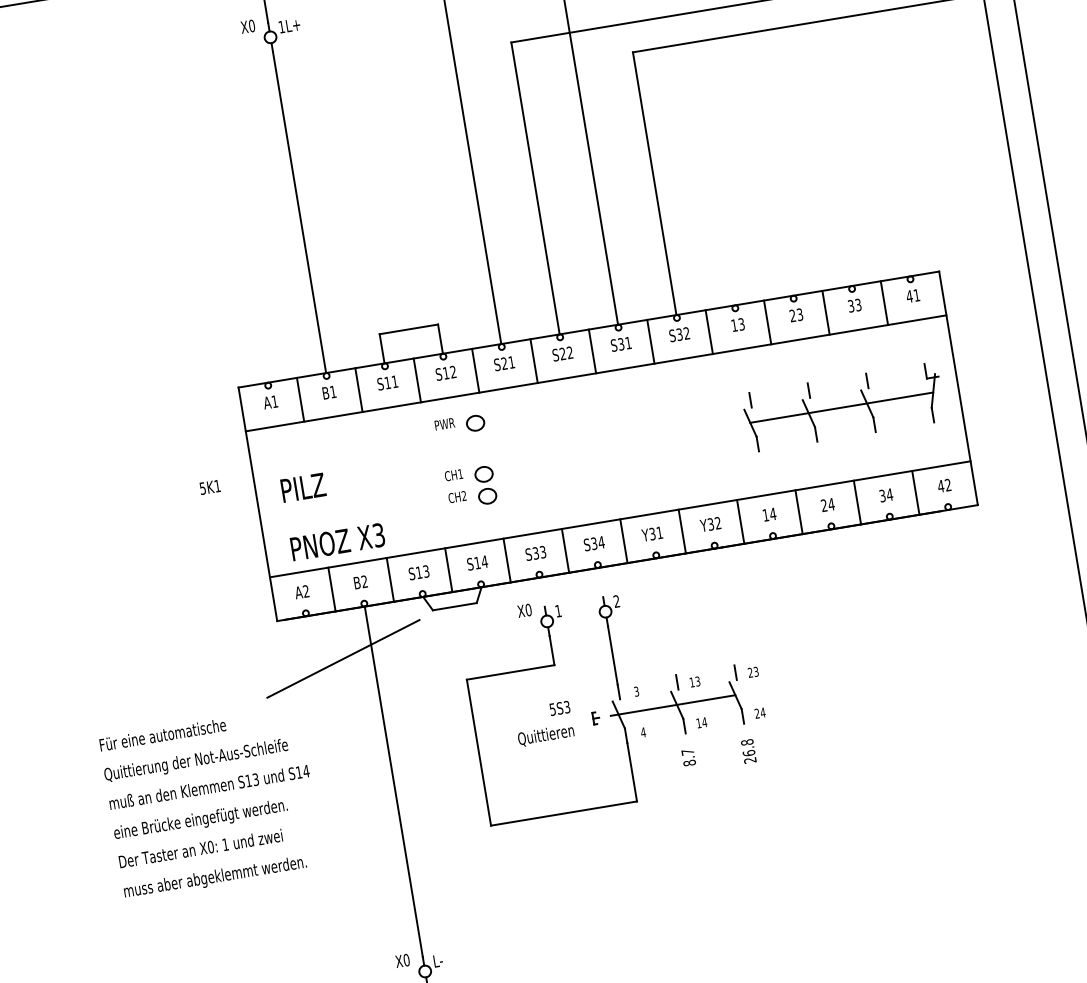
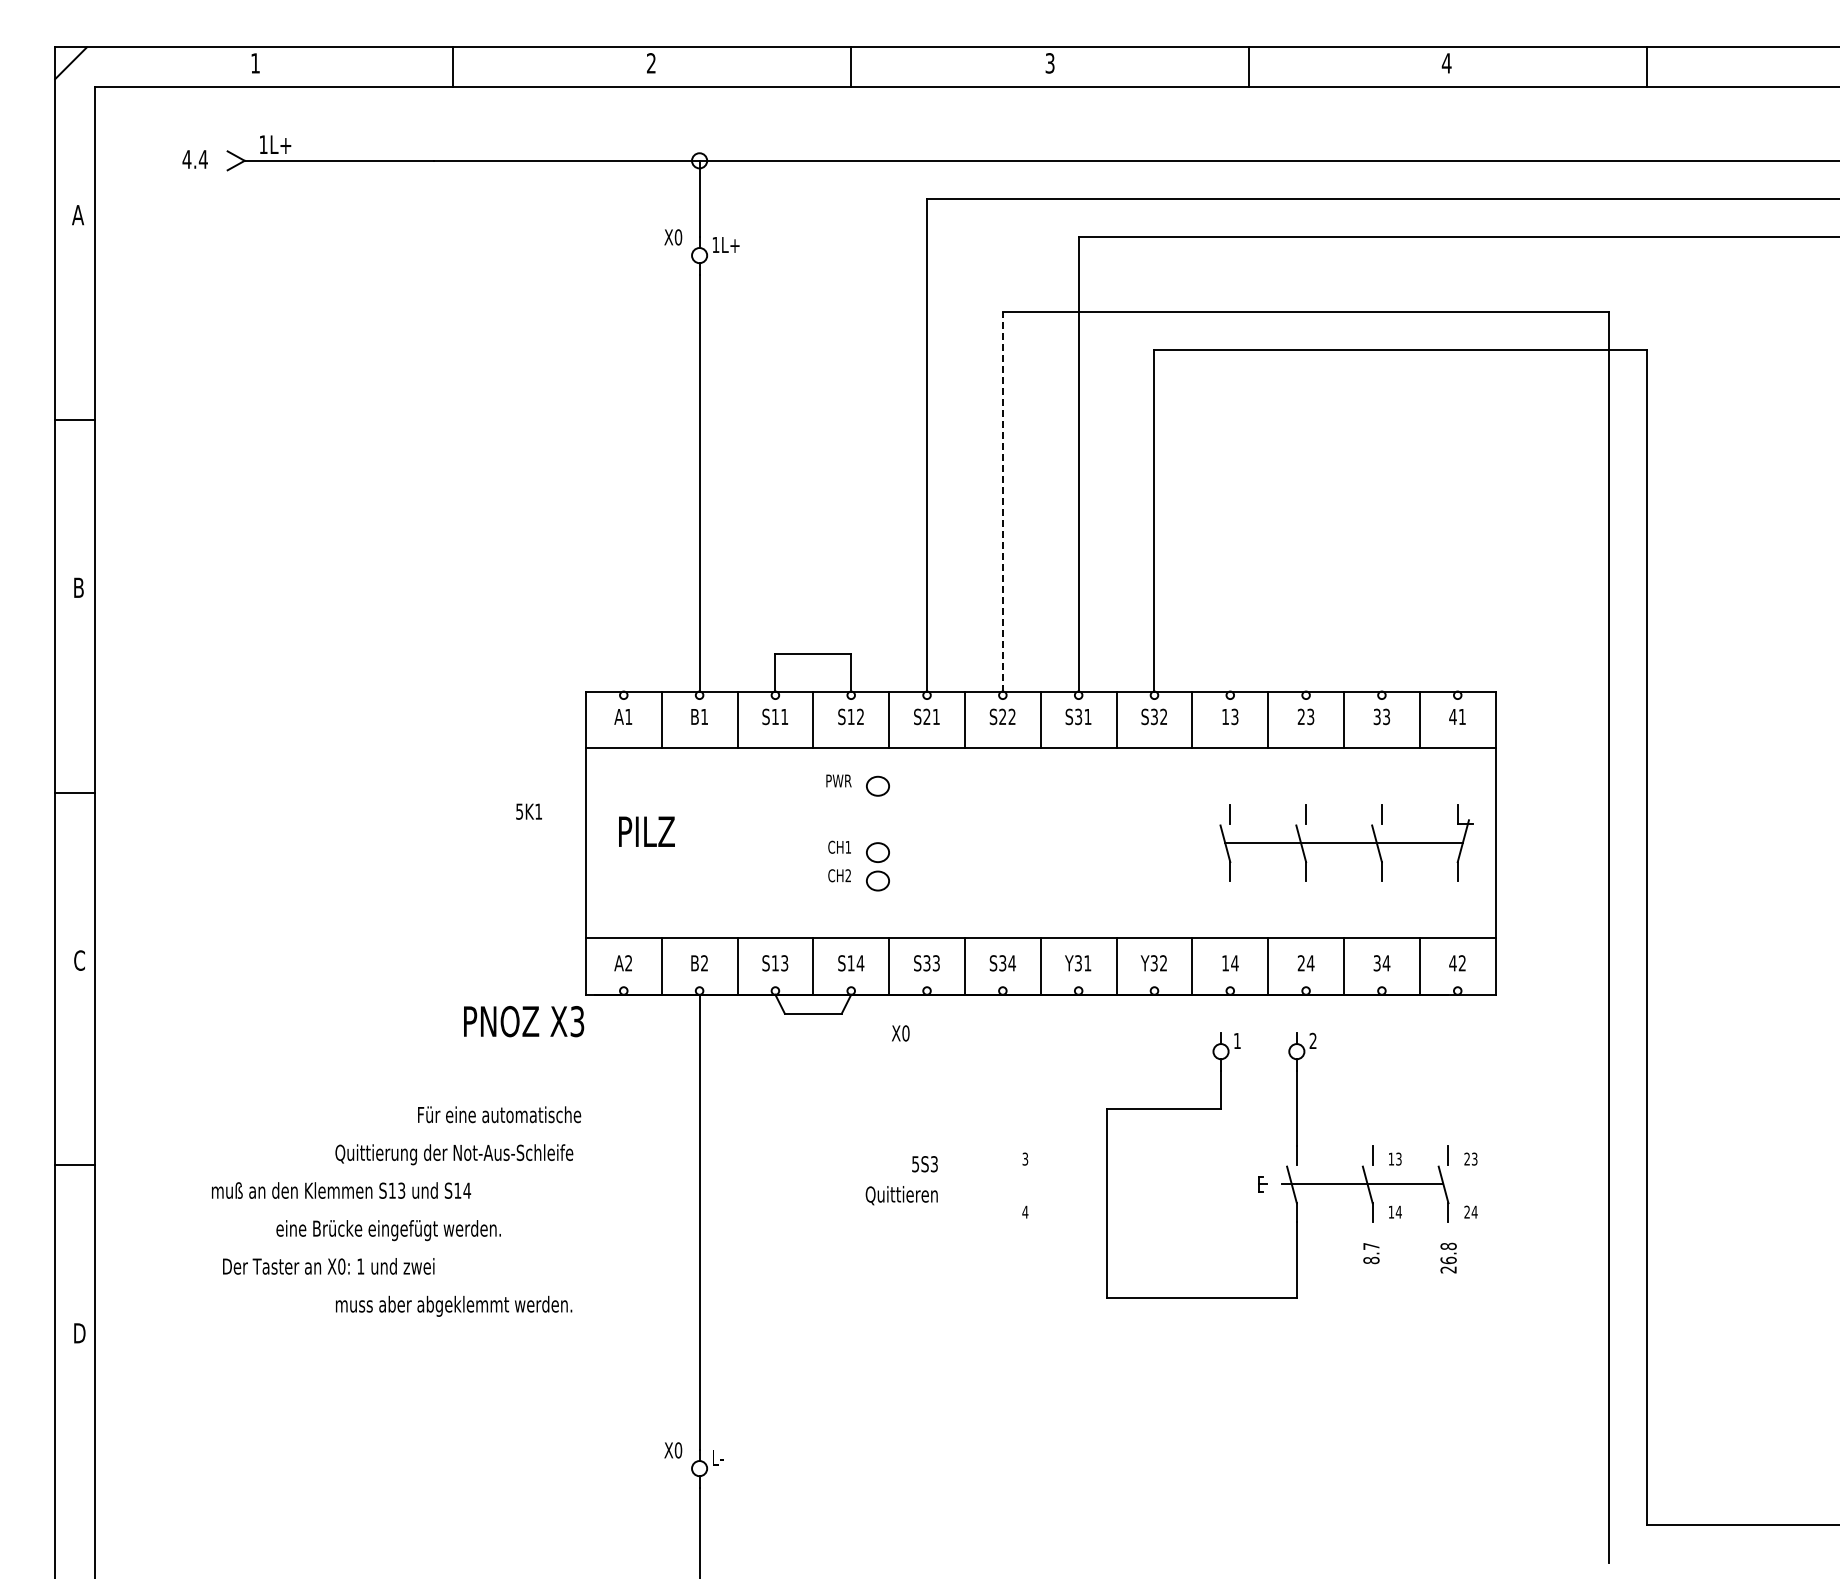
line: (535, 188) -> (1002, 502), solid -> dashed
text: (338, 541) -> (524, 1021), moved
line: (343, 658) -> (661, 1056), removed
part: (615, 700) -> (1291, 1165), moved
text: (162, 734) -> (499, 1114), moved
text: (209, 787) -> (341, 1190), moved
text: (200, 820) -> (388, 1230), moved
text: (200, 848) -> (328, 1266), moved

